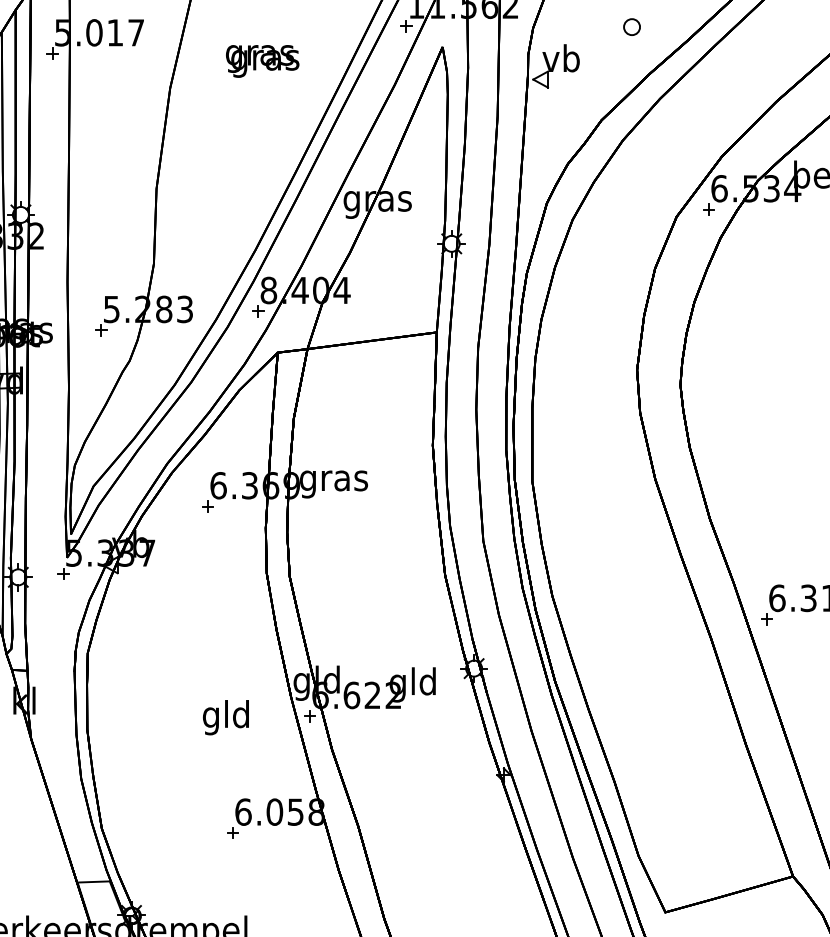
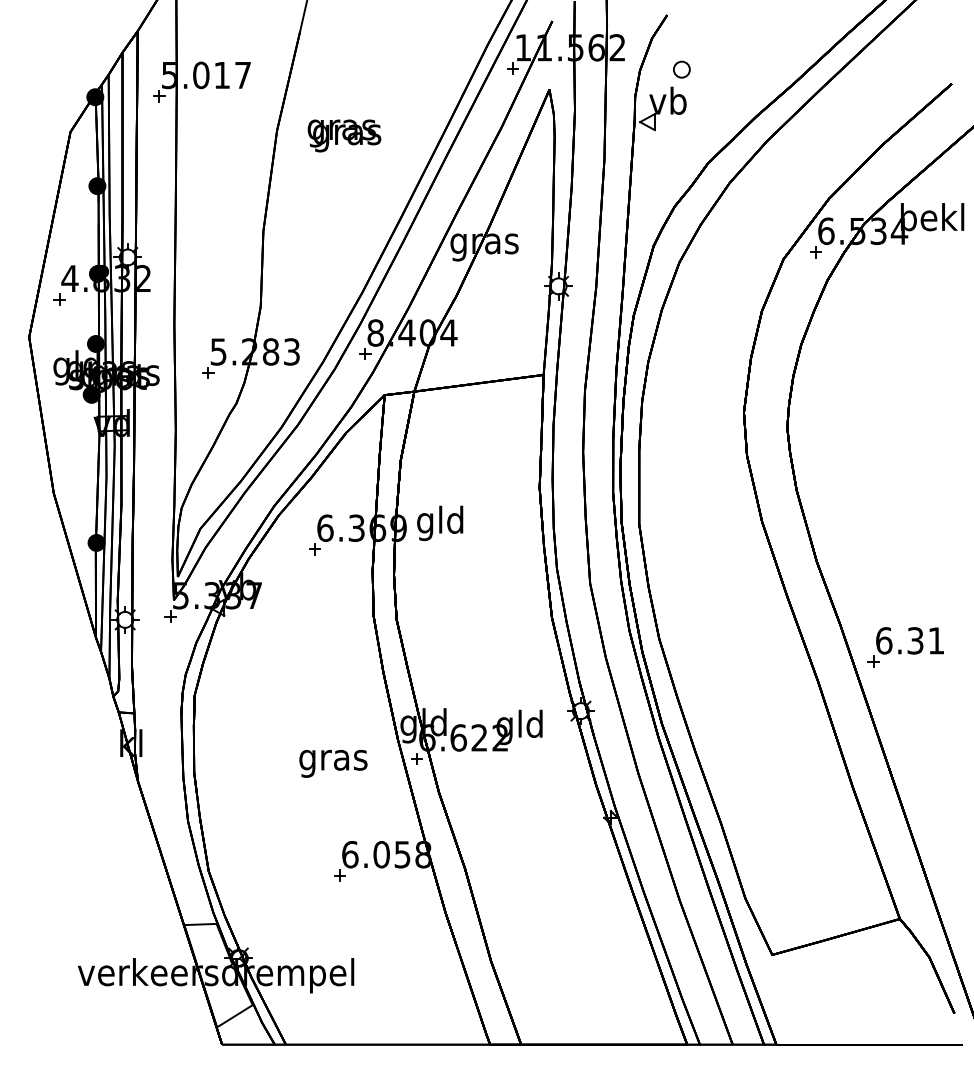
part: (631, 26) -> (681, 69), moved
text: (262, 60) -> (344, 135), moved
text: (333, 480) -> (440, 523), gras -> gld
text: (226, 716) -> (333, 759), gld -> gras

